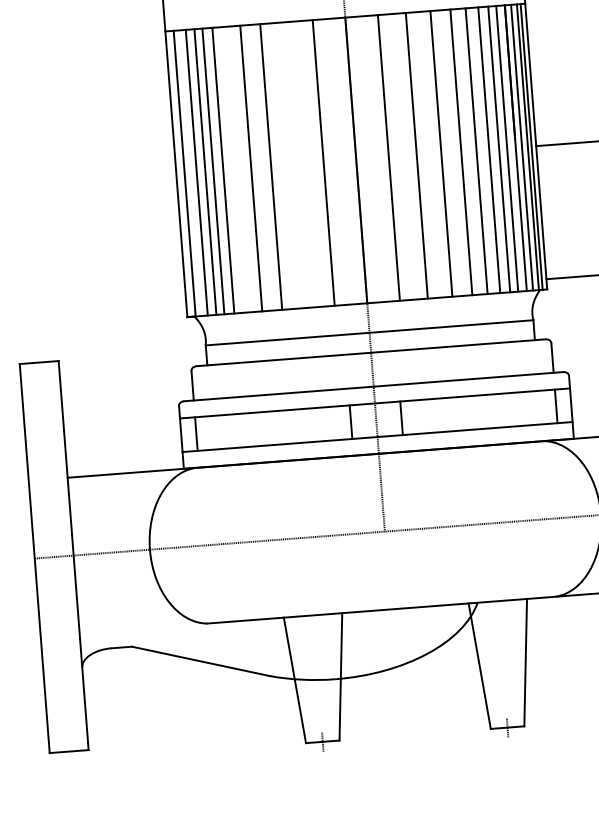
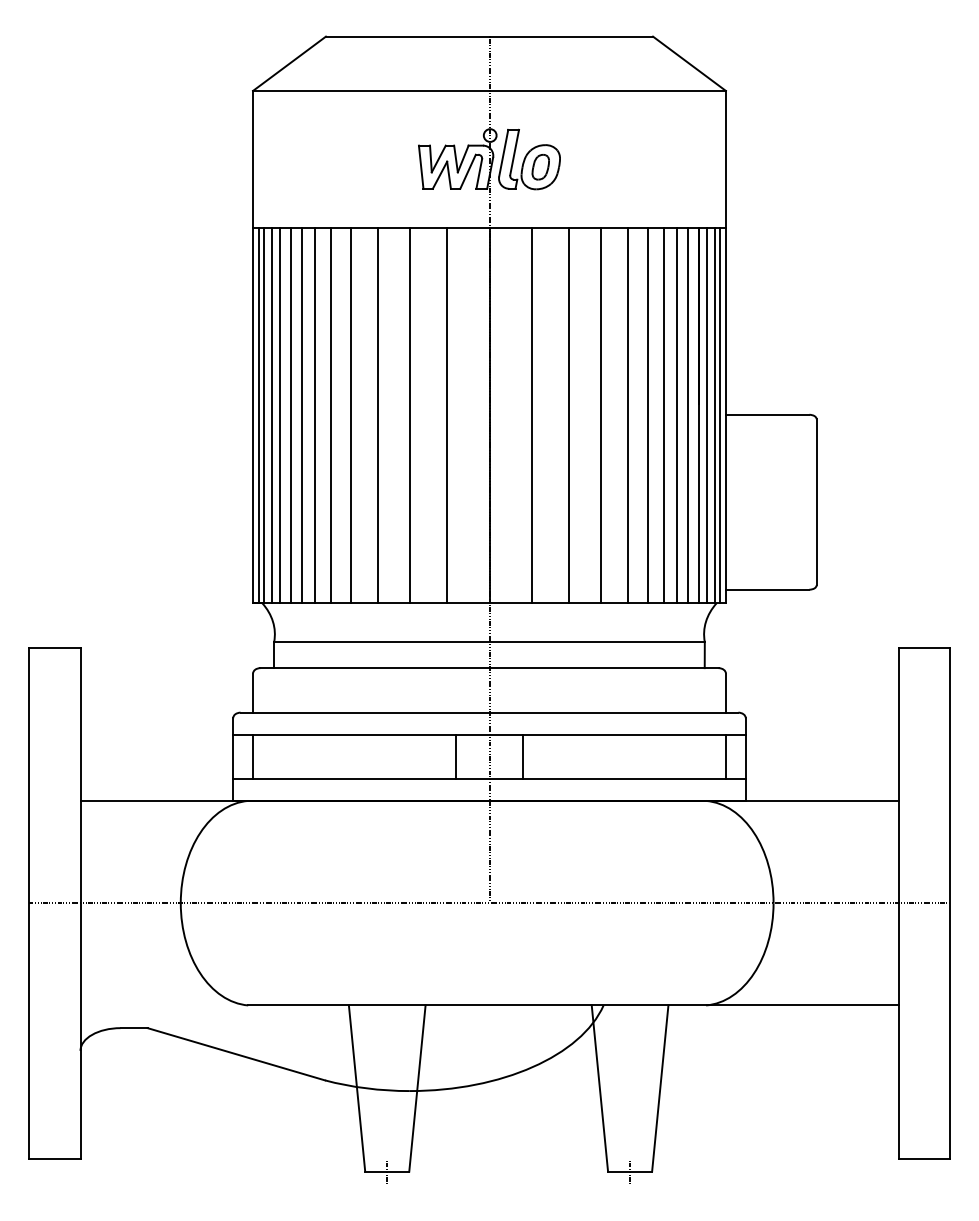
line: (295, 165) -> (409, 415), added
line: (236, 169) -> (331, 415), added
line: (181, 173) -> (259, 415), added
line: (190, 173) -> (271, 415), added

